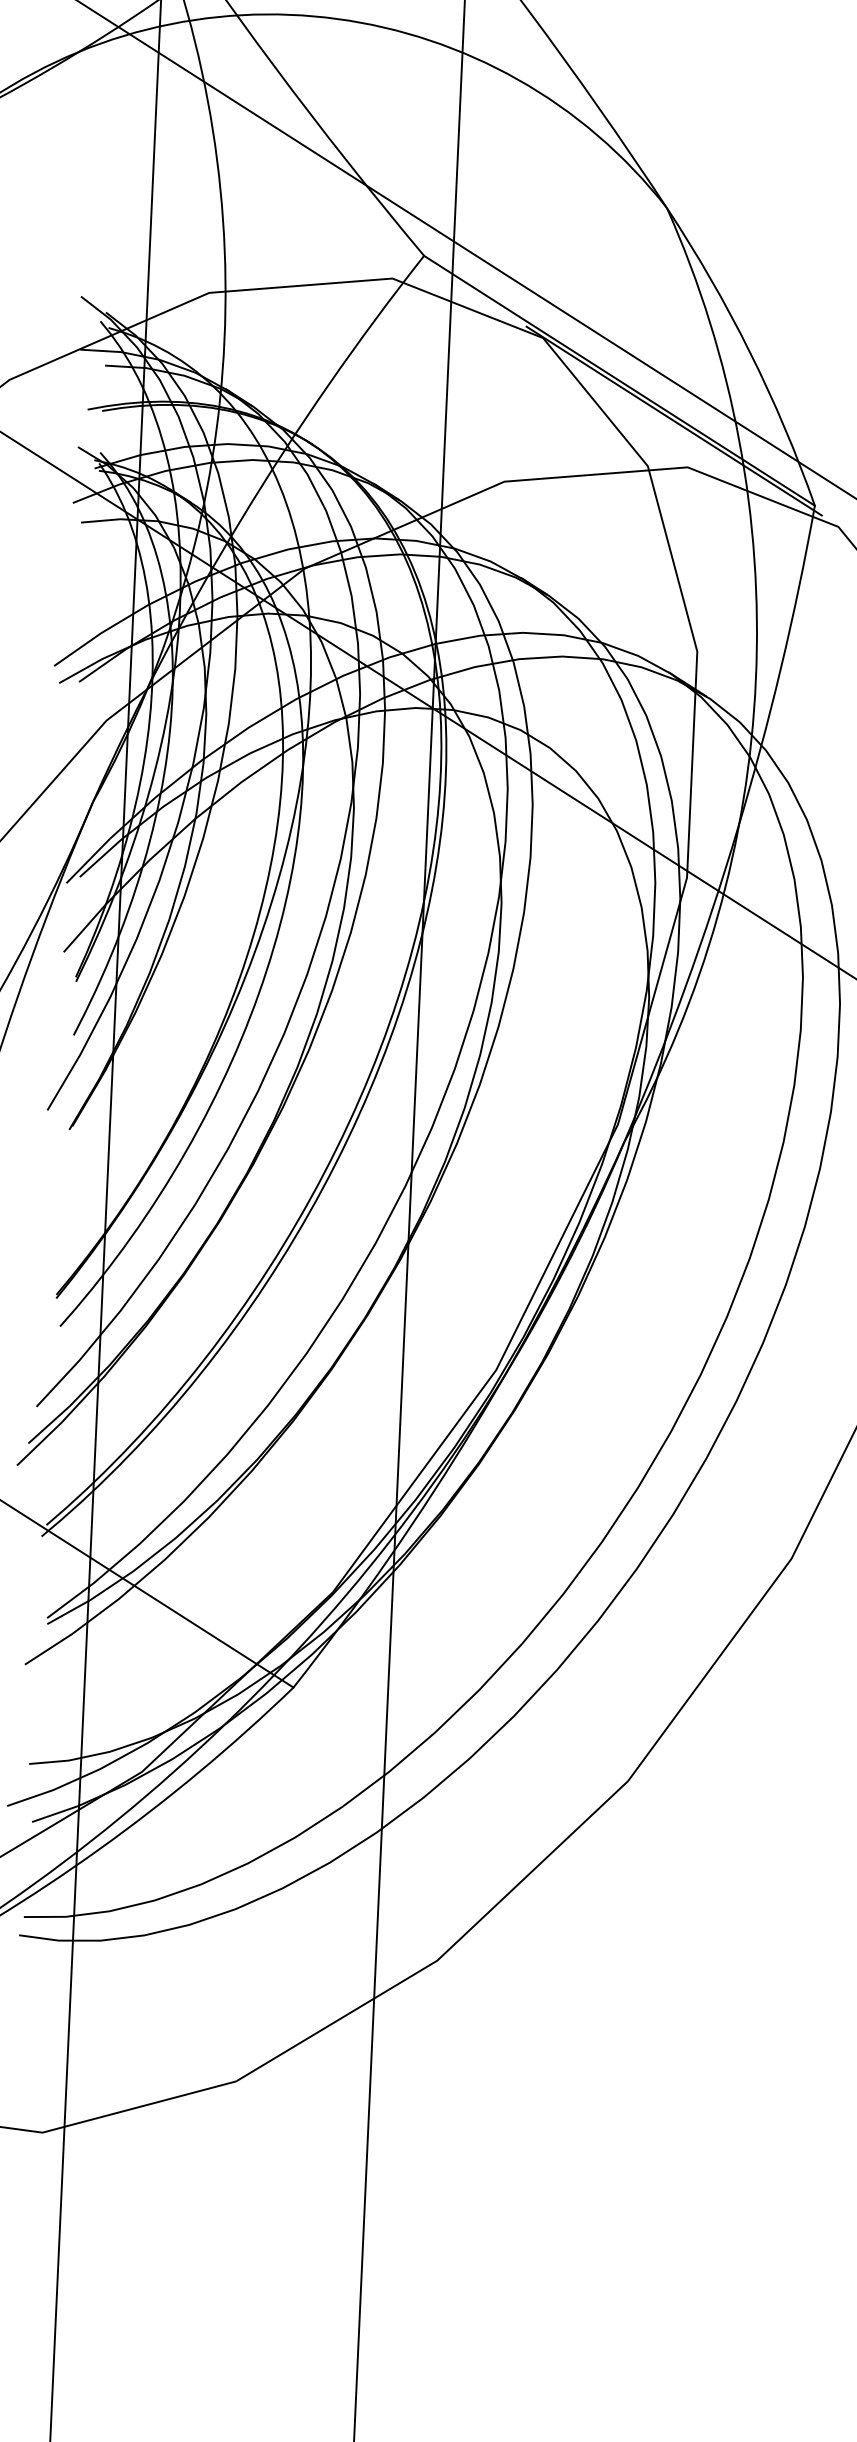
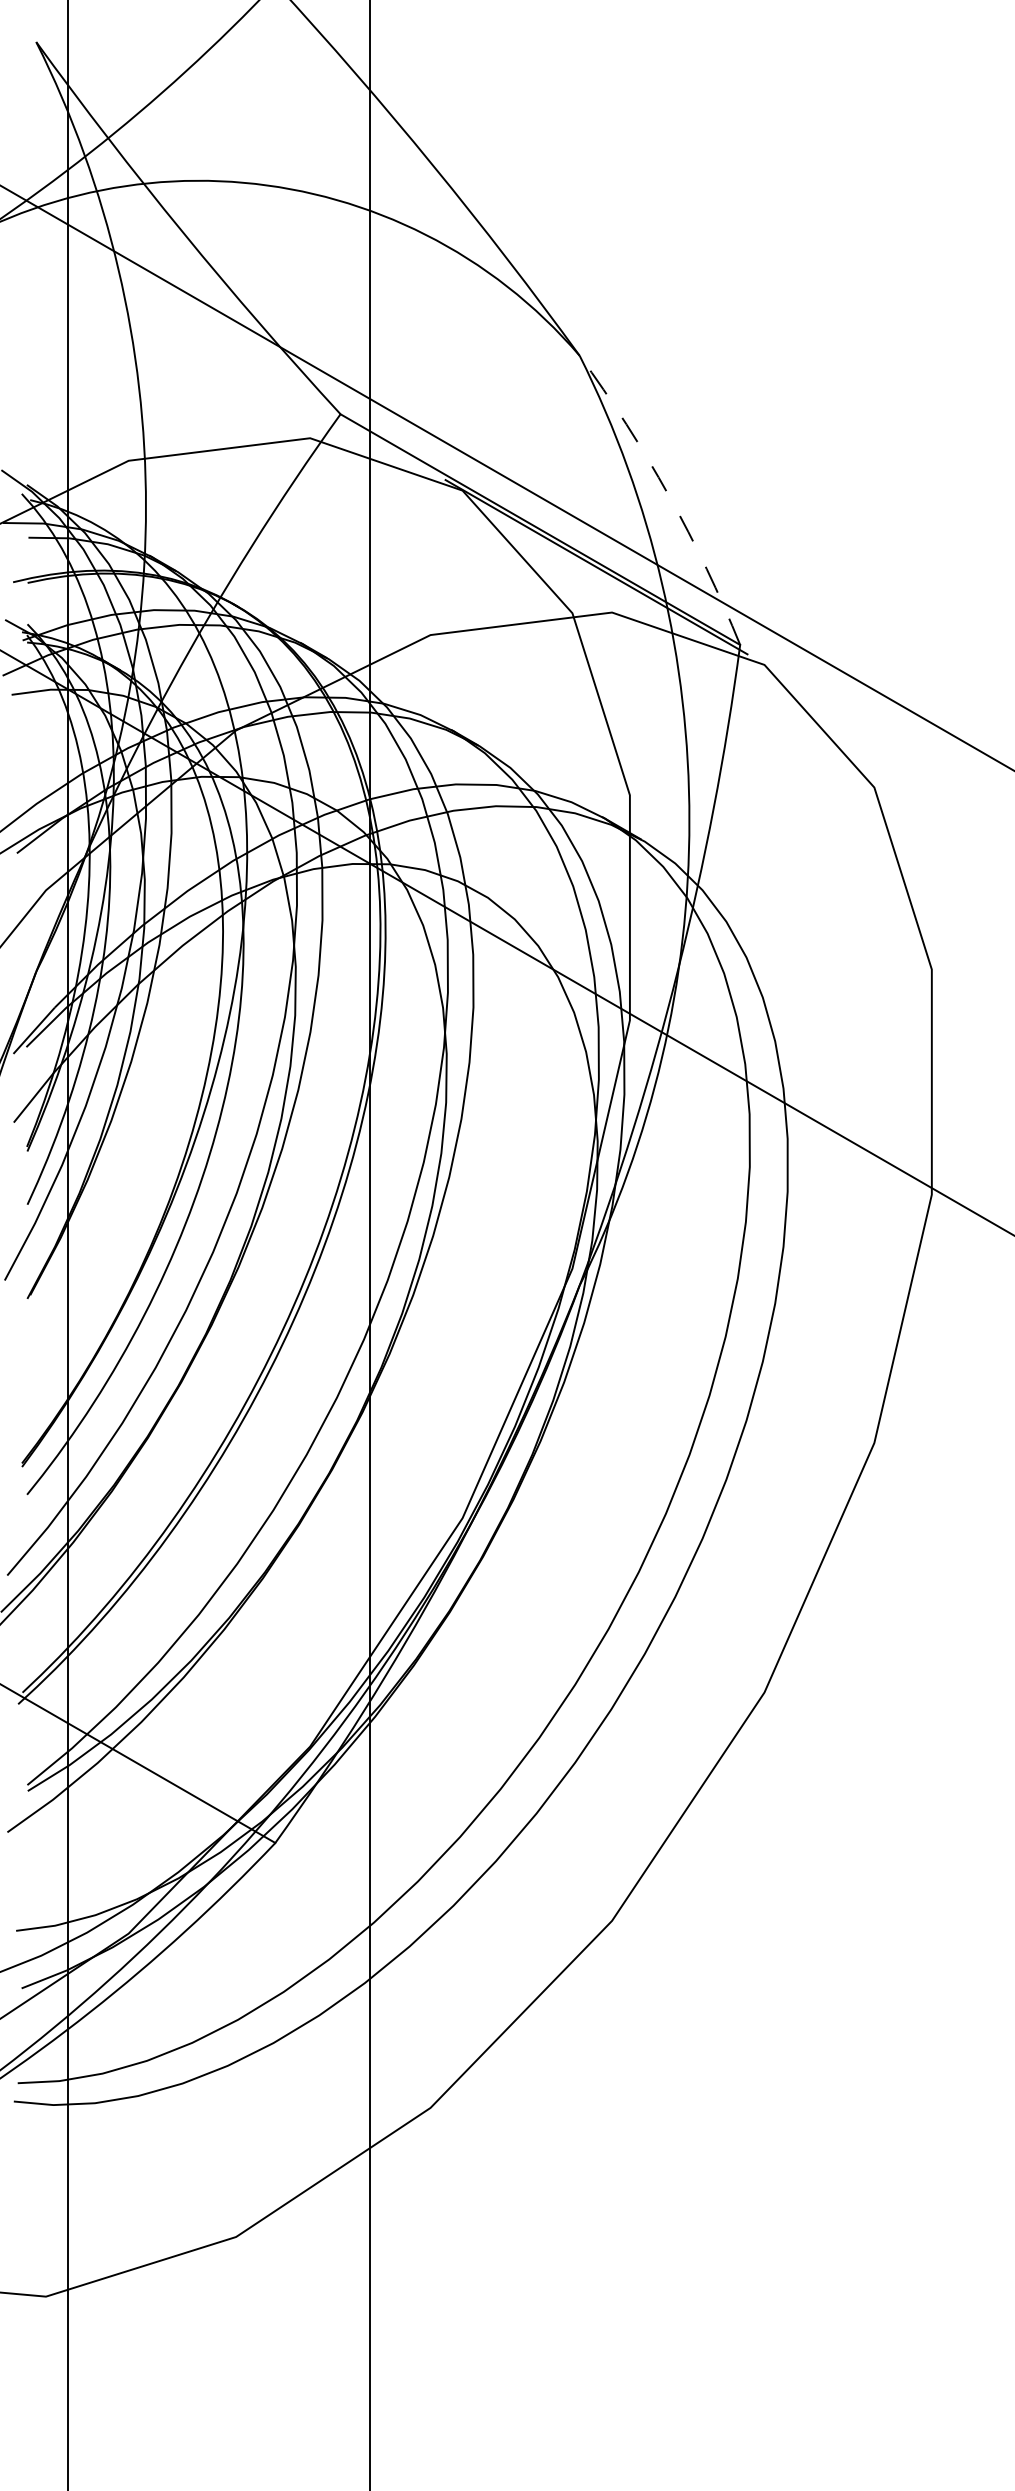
arc: (749, 352) -> (668, 495), solid -> dashed

